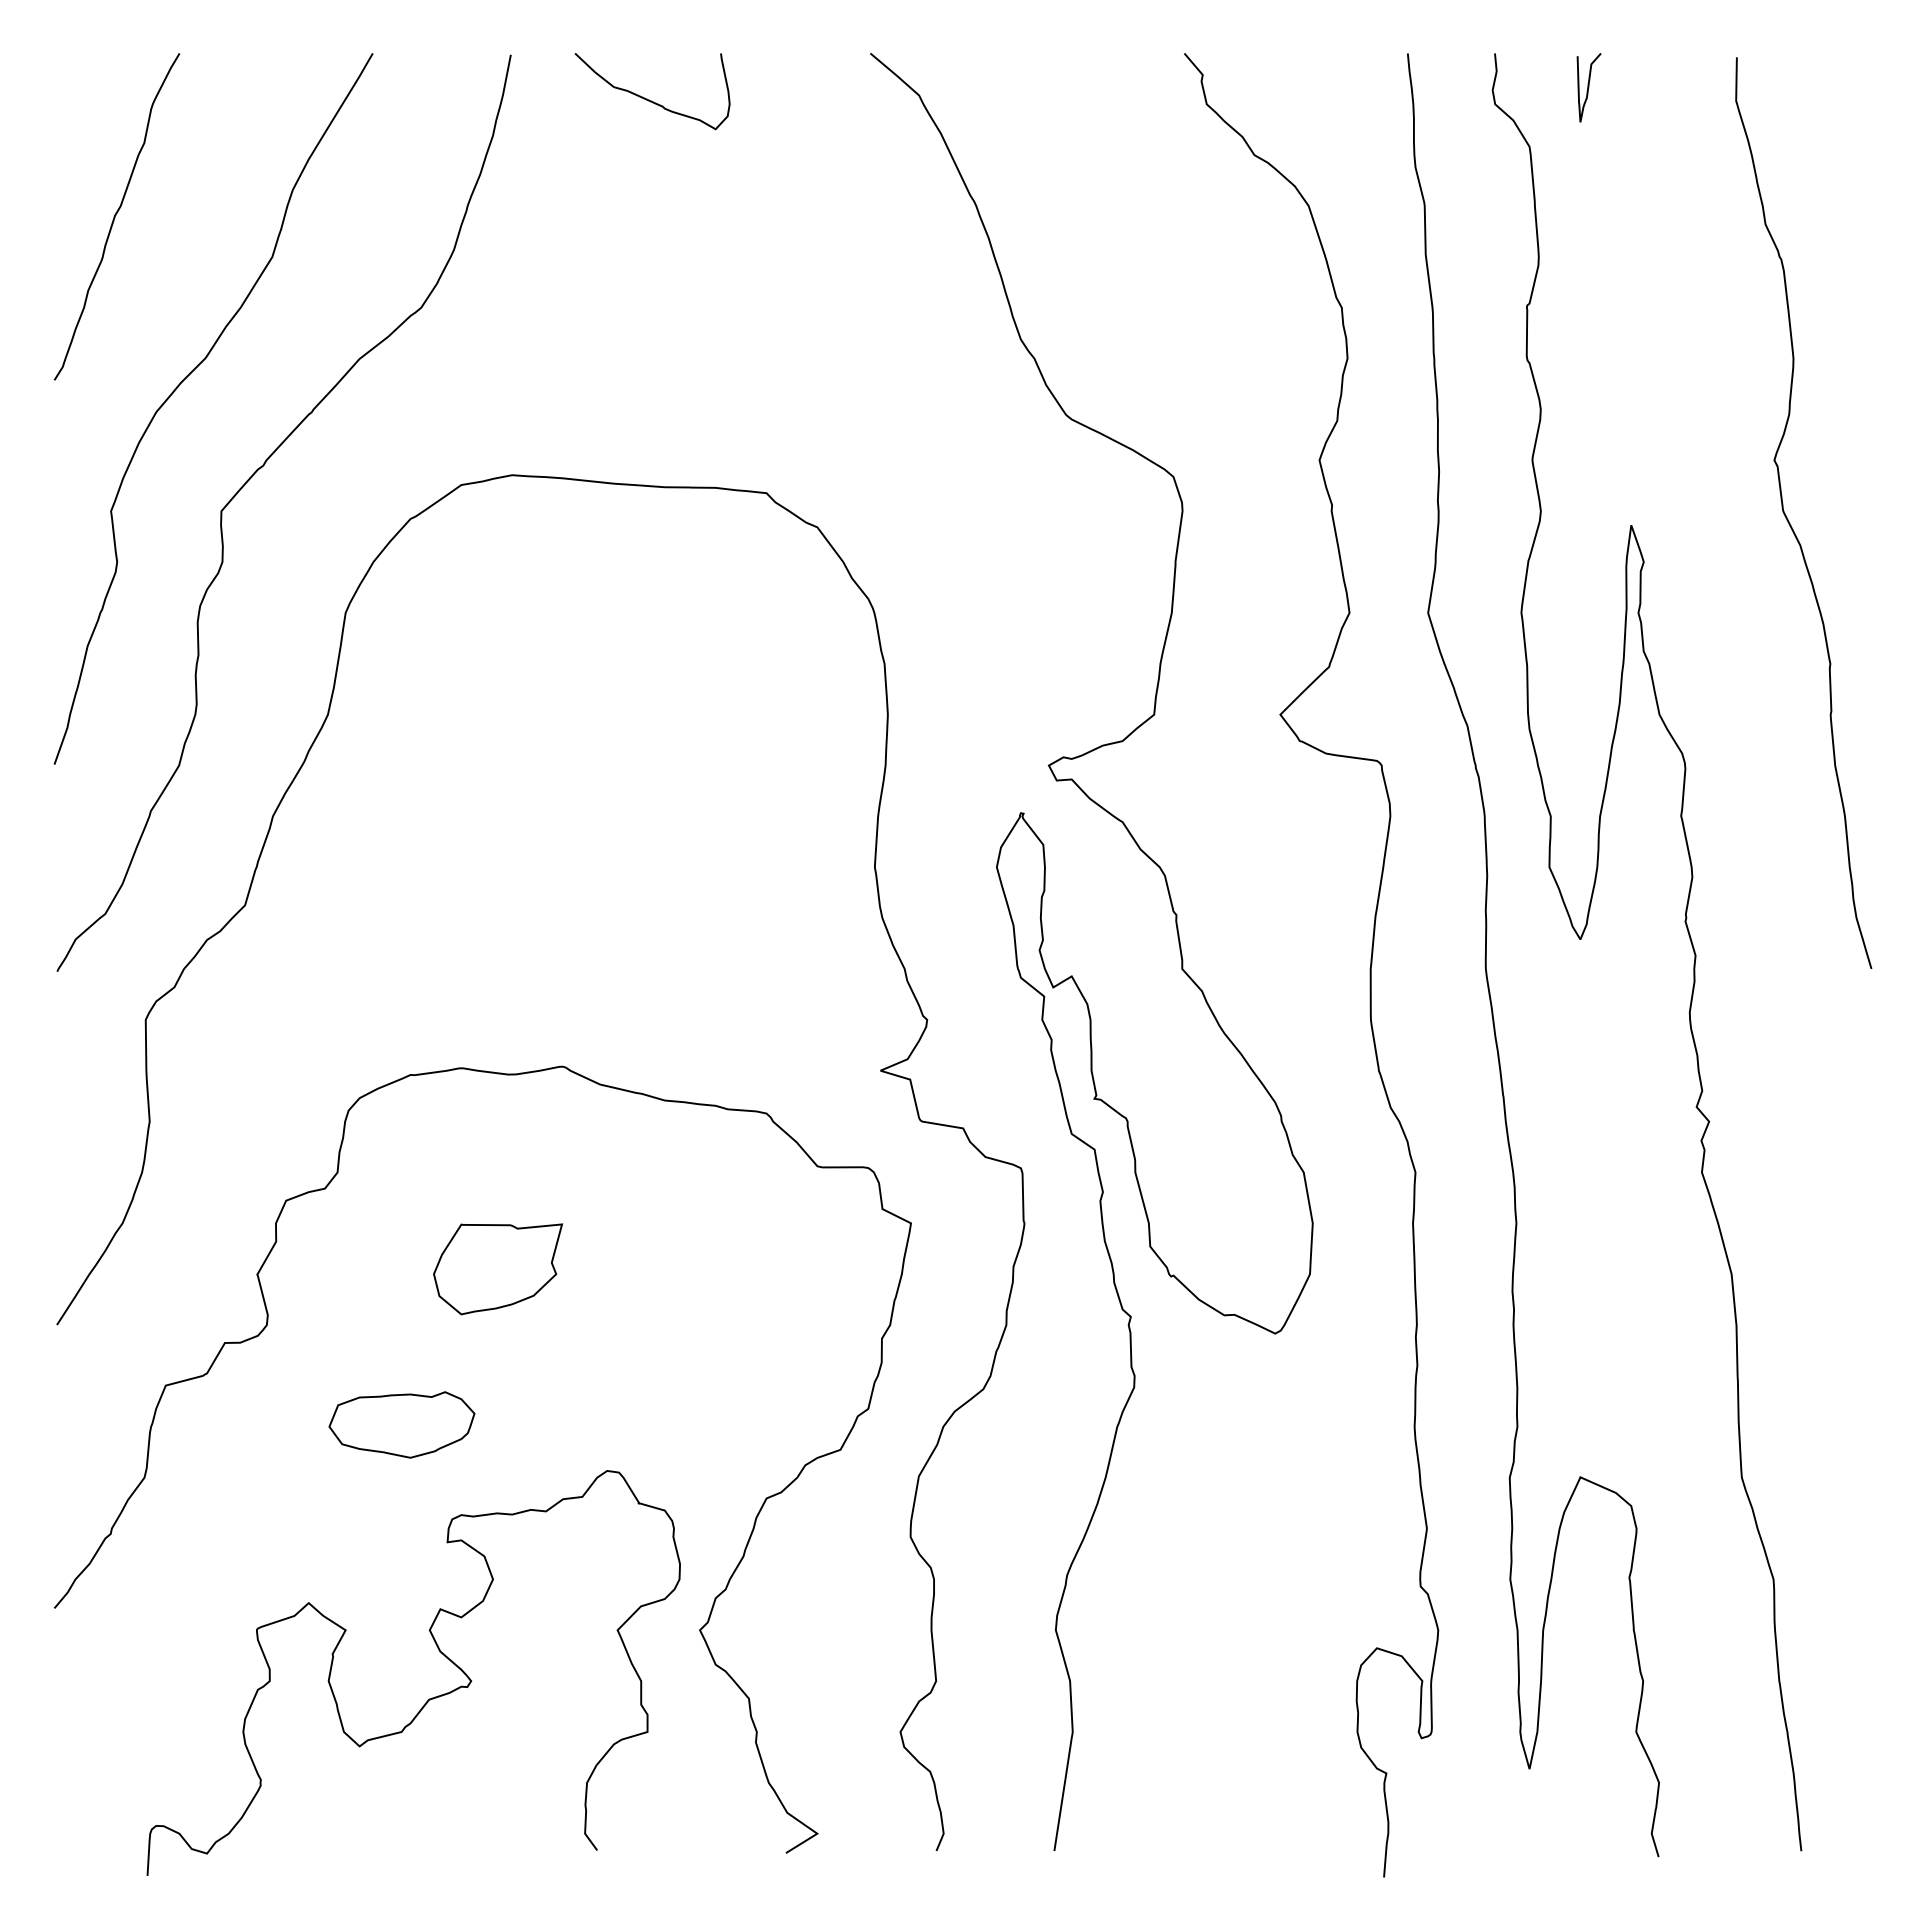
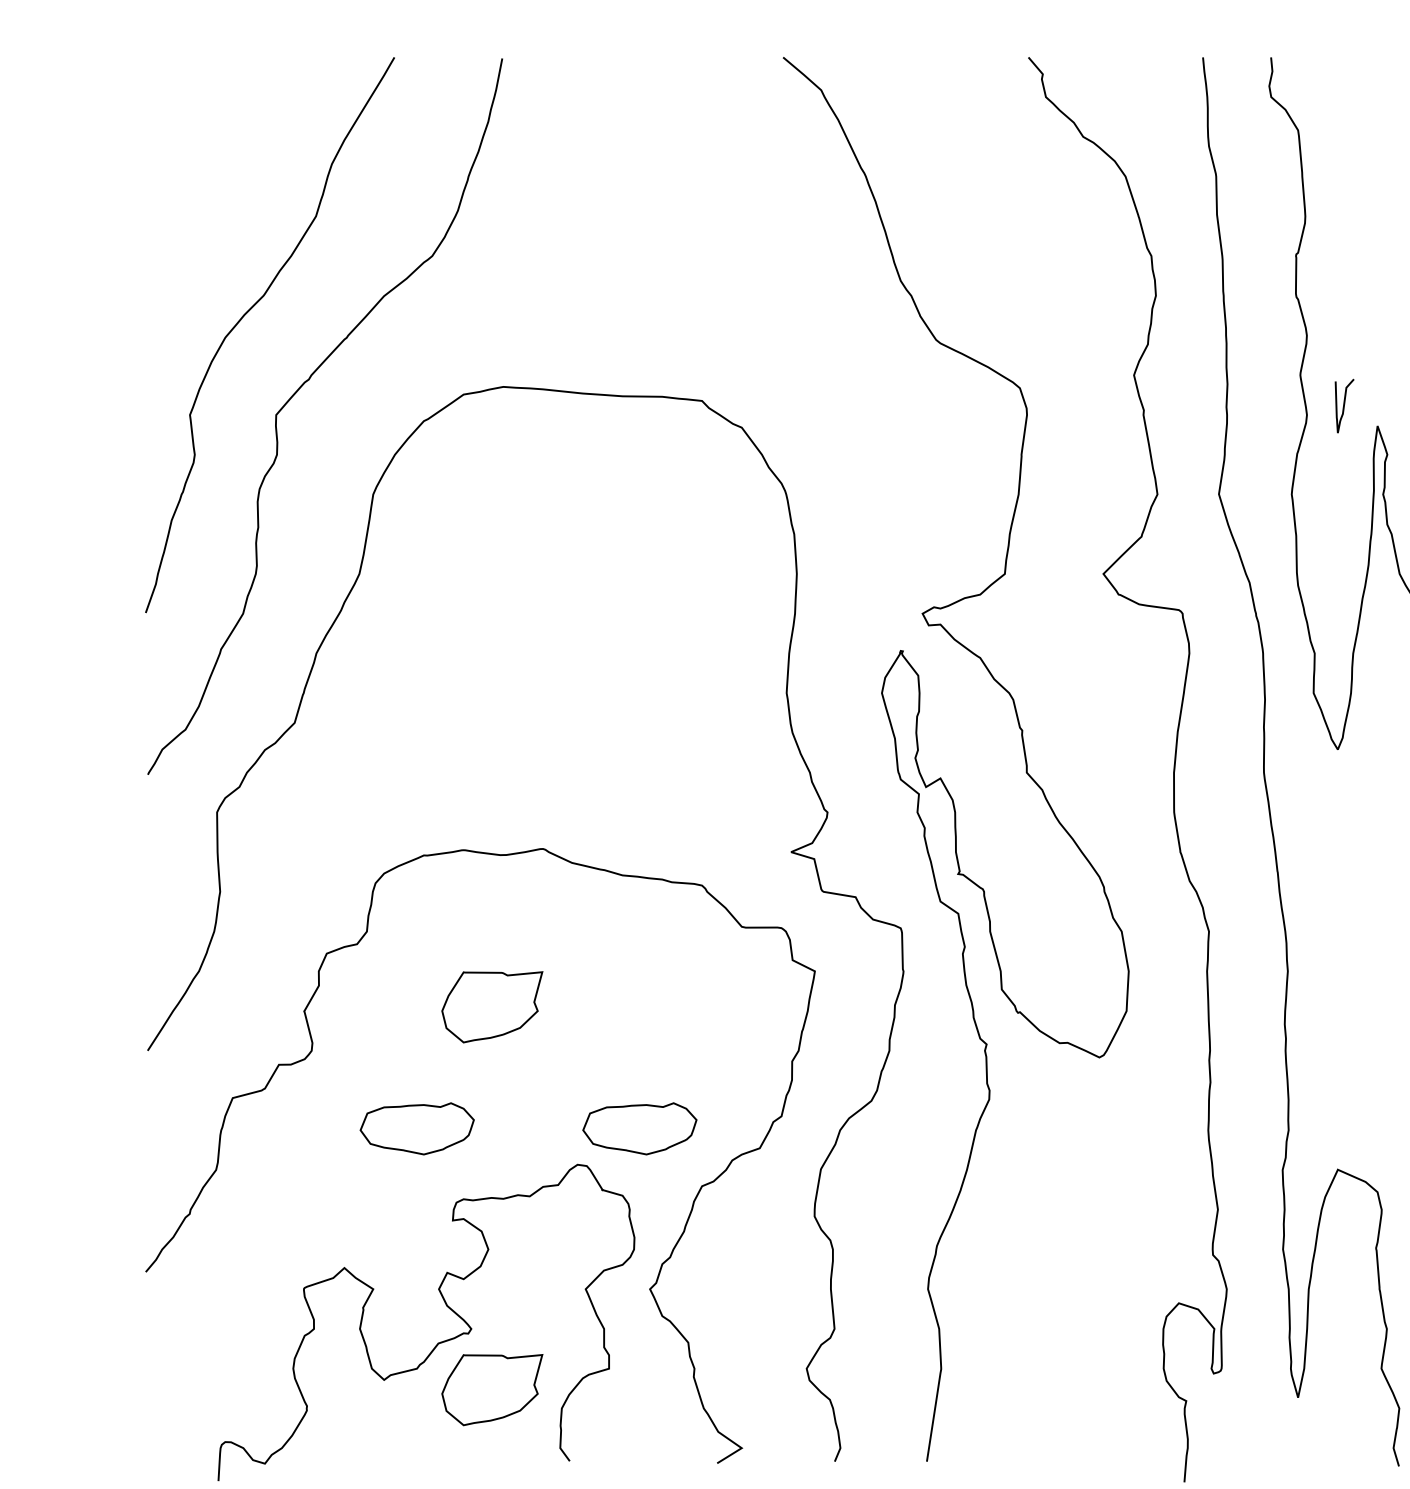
curve: (1588, 87) -> (1344, 405), moved
curve: (649, 99) -> (610, 93), removed
curve: (116, 215) -> (194, 184), removed
part: (686, 1424) -> (639, 1128), added
part: (498, 1759) -> (492, 1390), added

